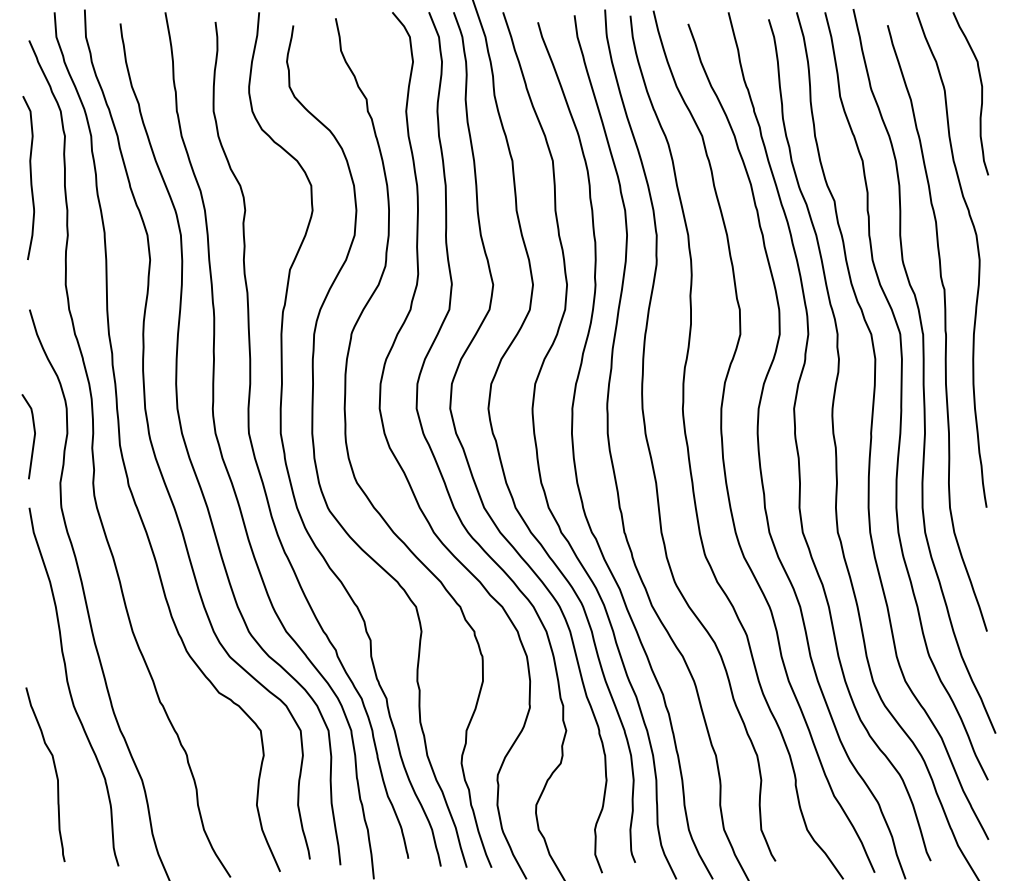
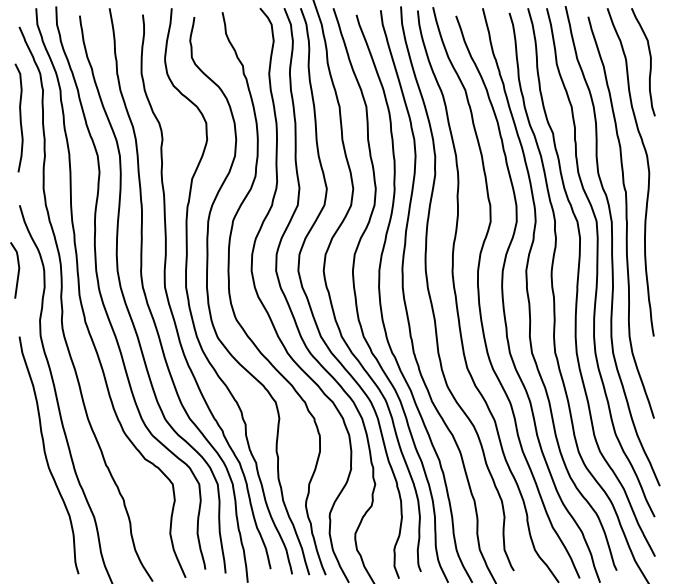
line: (32, 439) -> (17, 272), moved
curve: (55, 774) -> (36, 513), removed

